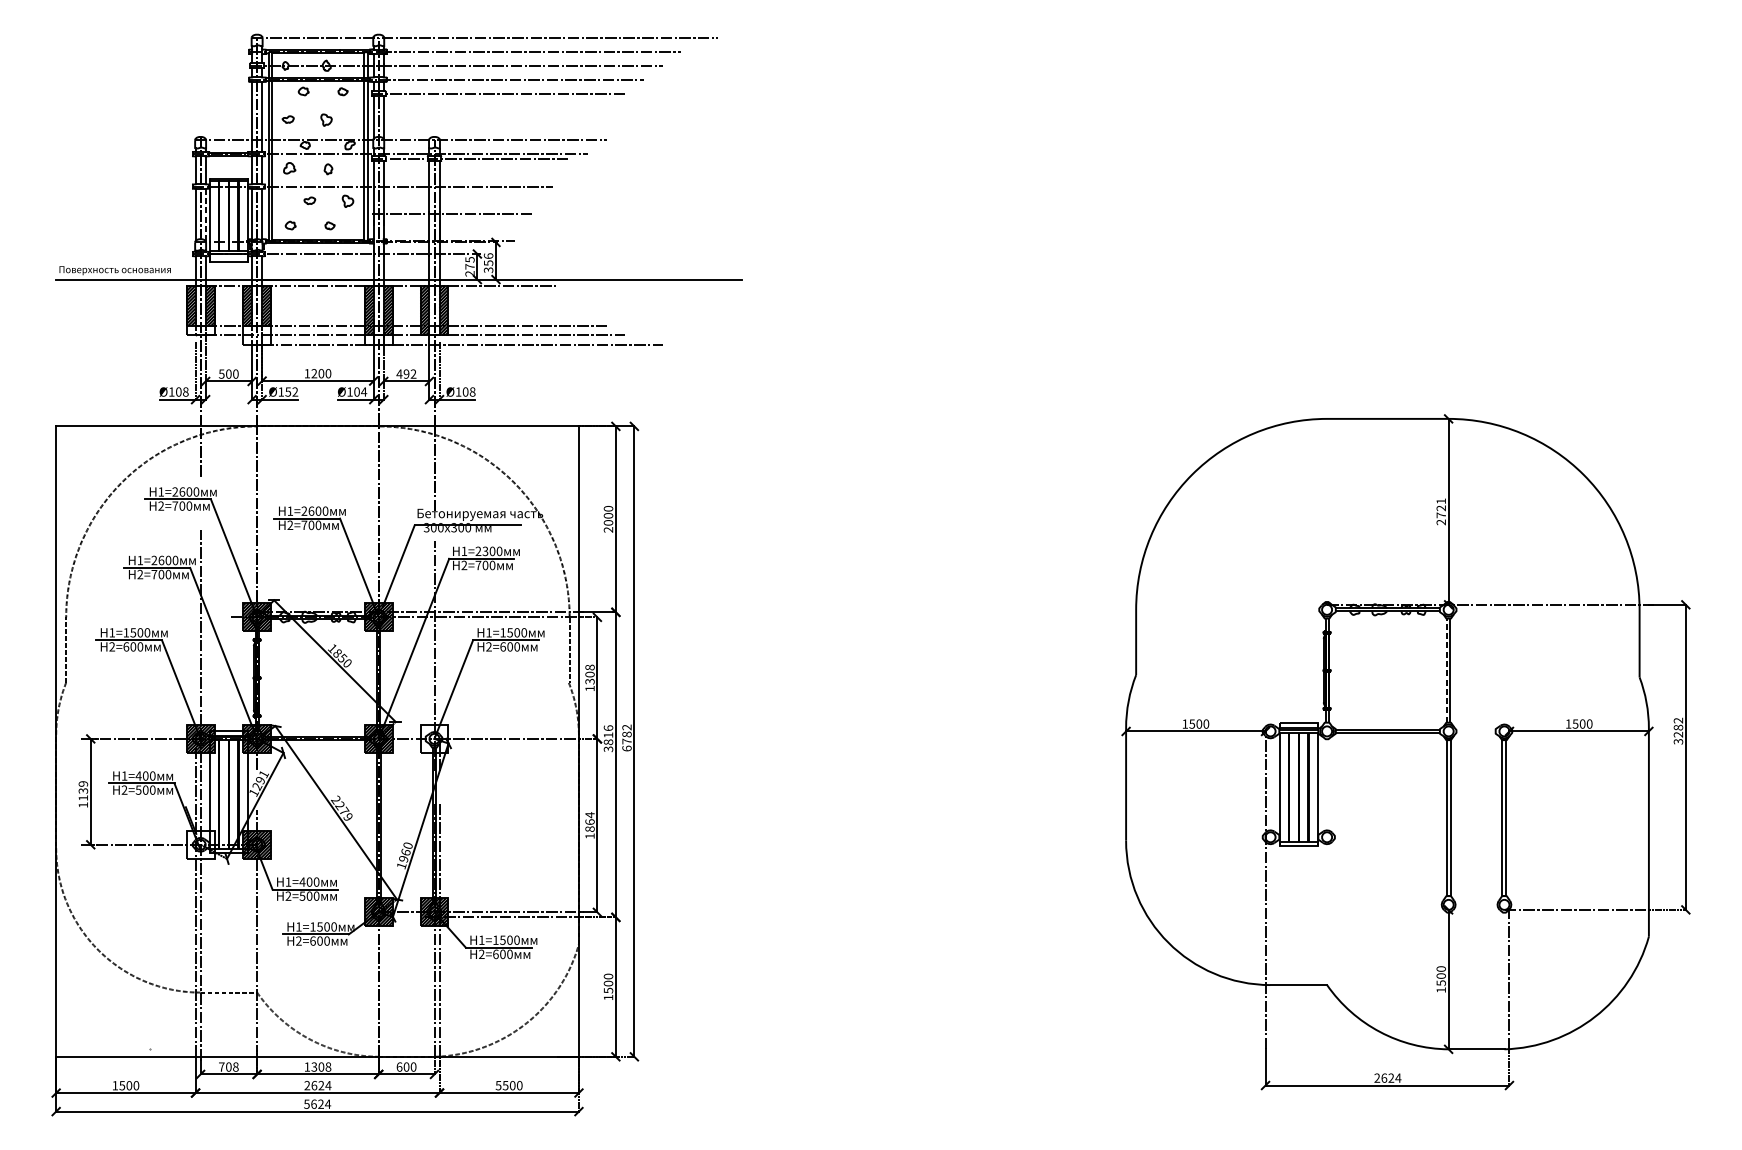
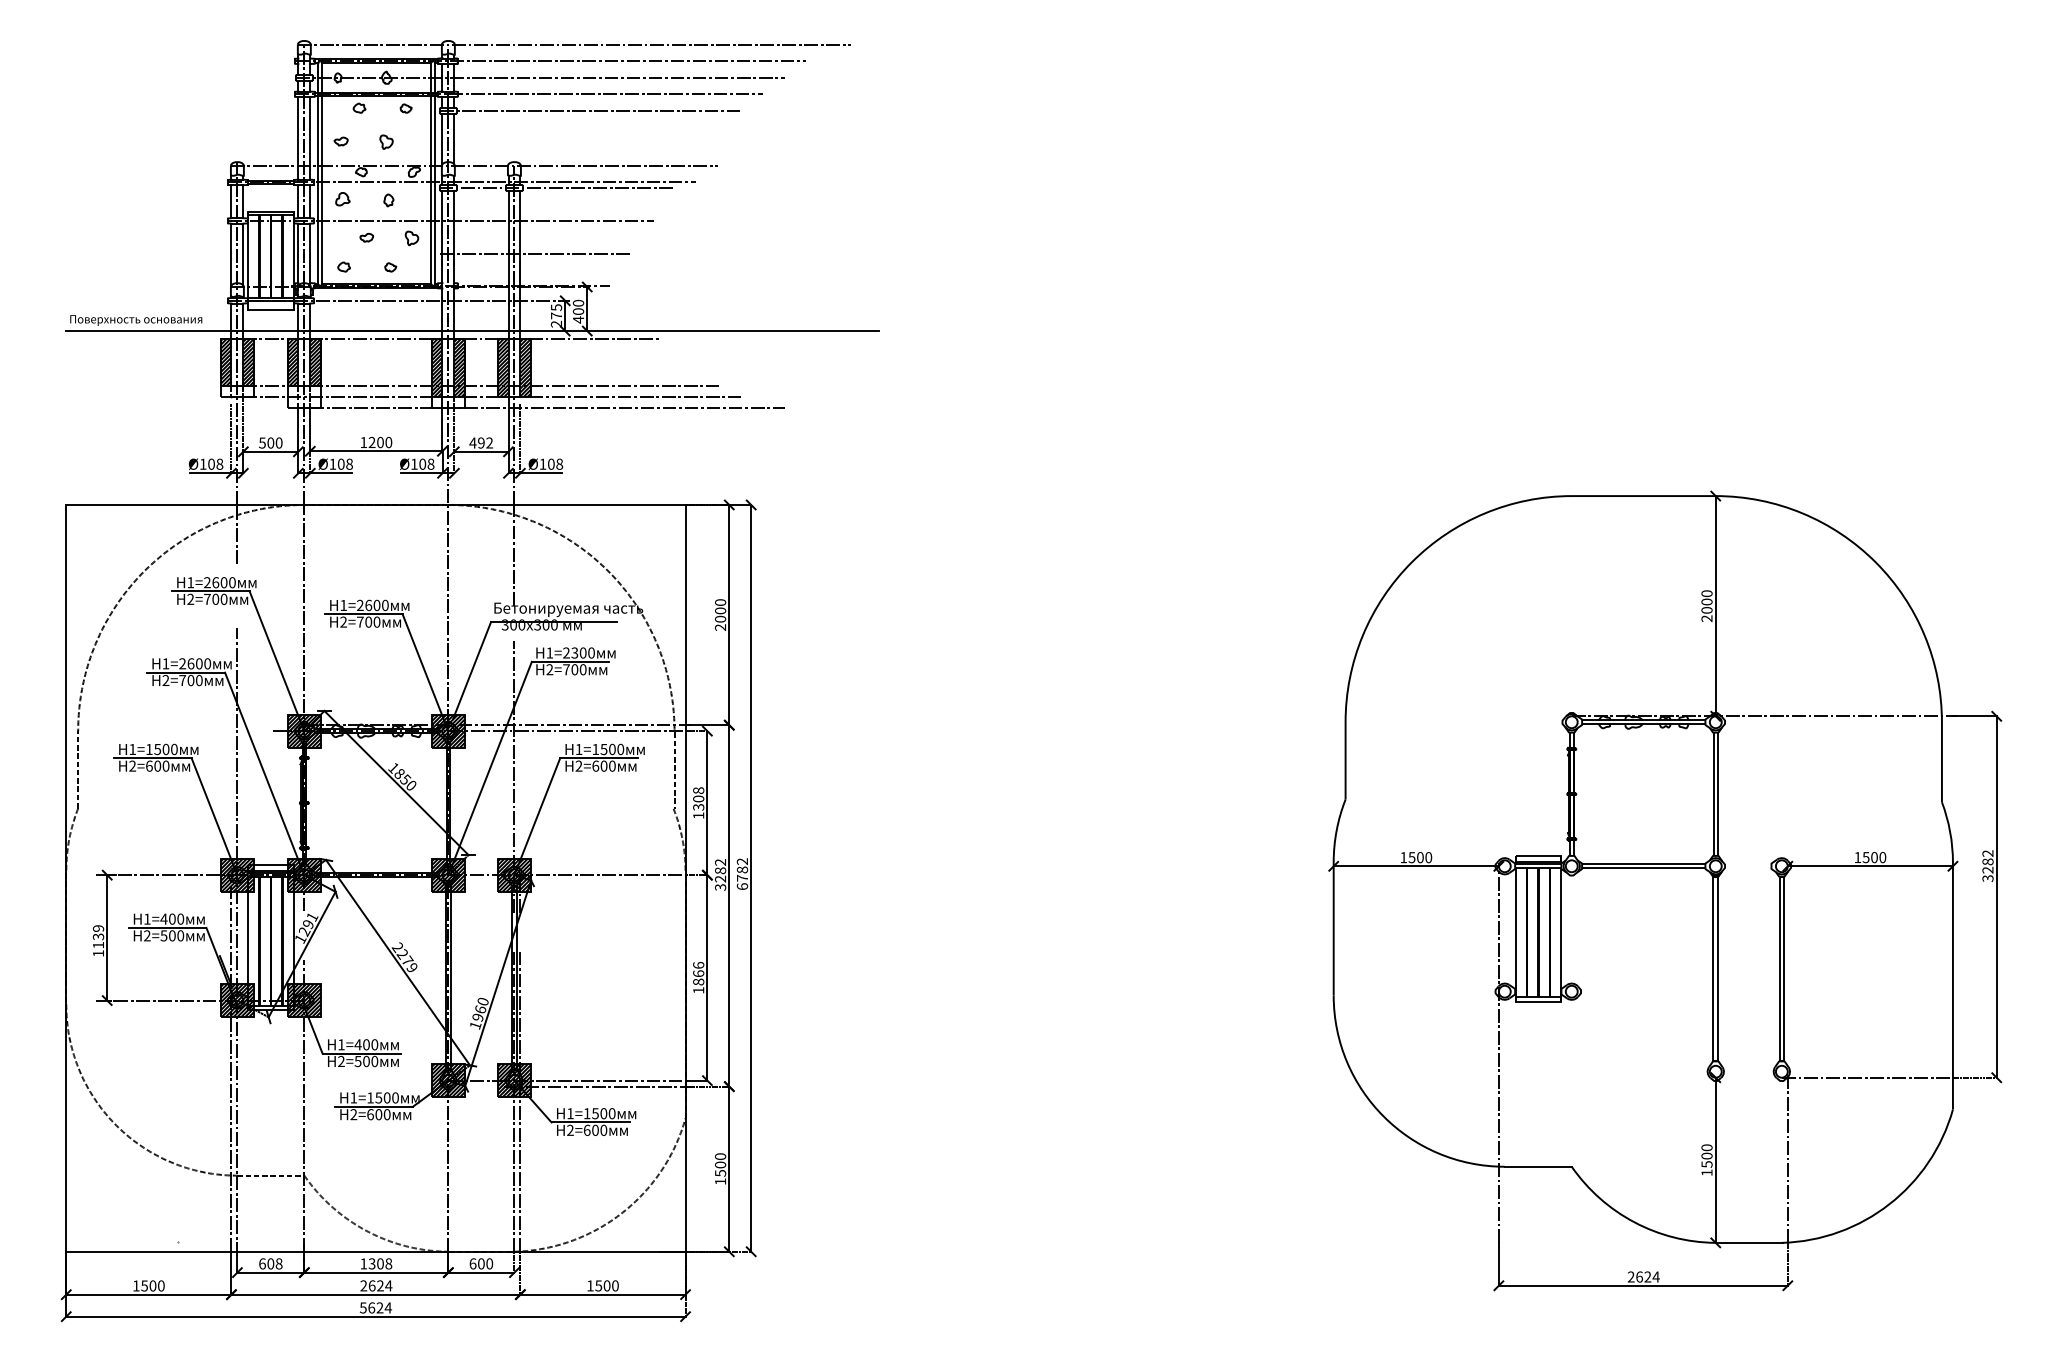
line: (205, 214) -> (243, 254), dashed -> solid
text: (488, 263) -> (578, 311), 356 -> 400
text: (291, 391) -> (344, 463), Ø152 -> Ø108
text: (363, 391) -> (430, 463), Ø104 -> Ø108
text: (1440, 507) -> (1706, 601), 2721 -> 2000
line: (1446, 670) -> (1713, 794), dashed -> solid
text: (608, 734) -> (720, 870), 3816 -> 3282
hatch: (433, 738) -> (513, 874), added
text: (589, 815) -> (698, 965), 1864 -> 1866
hatch: (199, 844) -> (236, 1000), added
text: (221, 1066) -> (262, 1263), 708 -> 608
text: (498, 1085) -> (590, 1285), 5500 -> 1500

